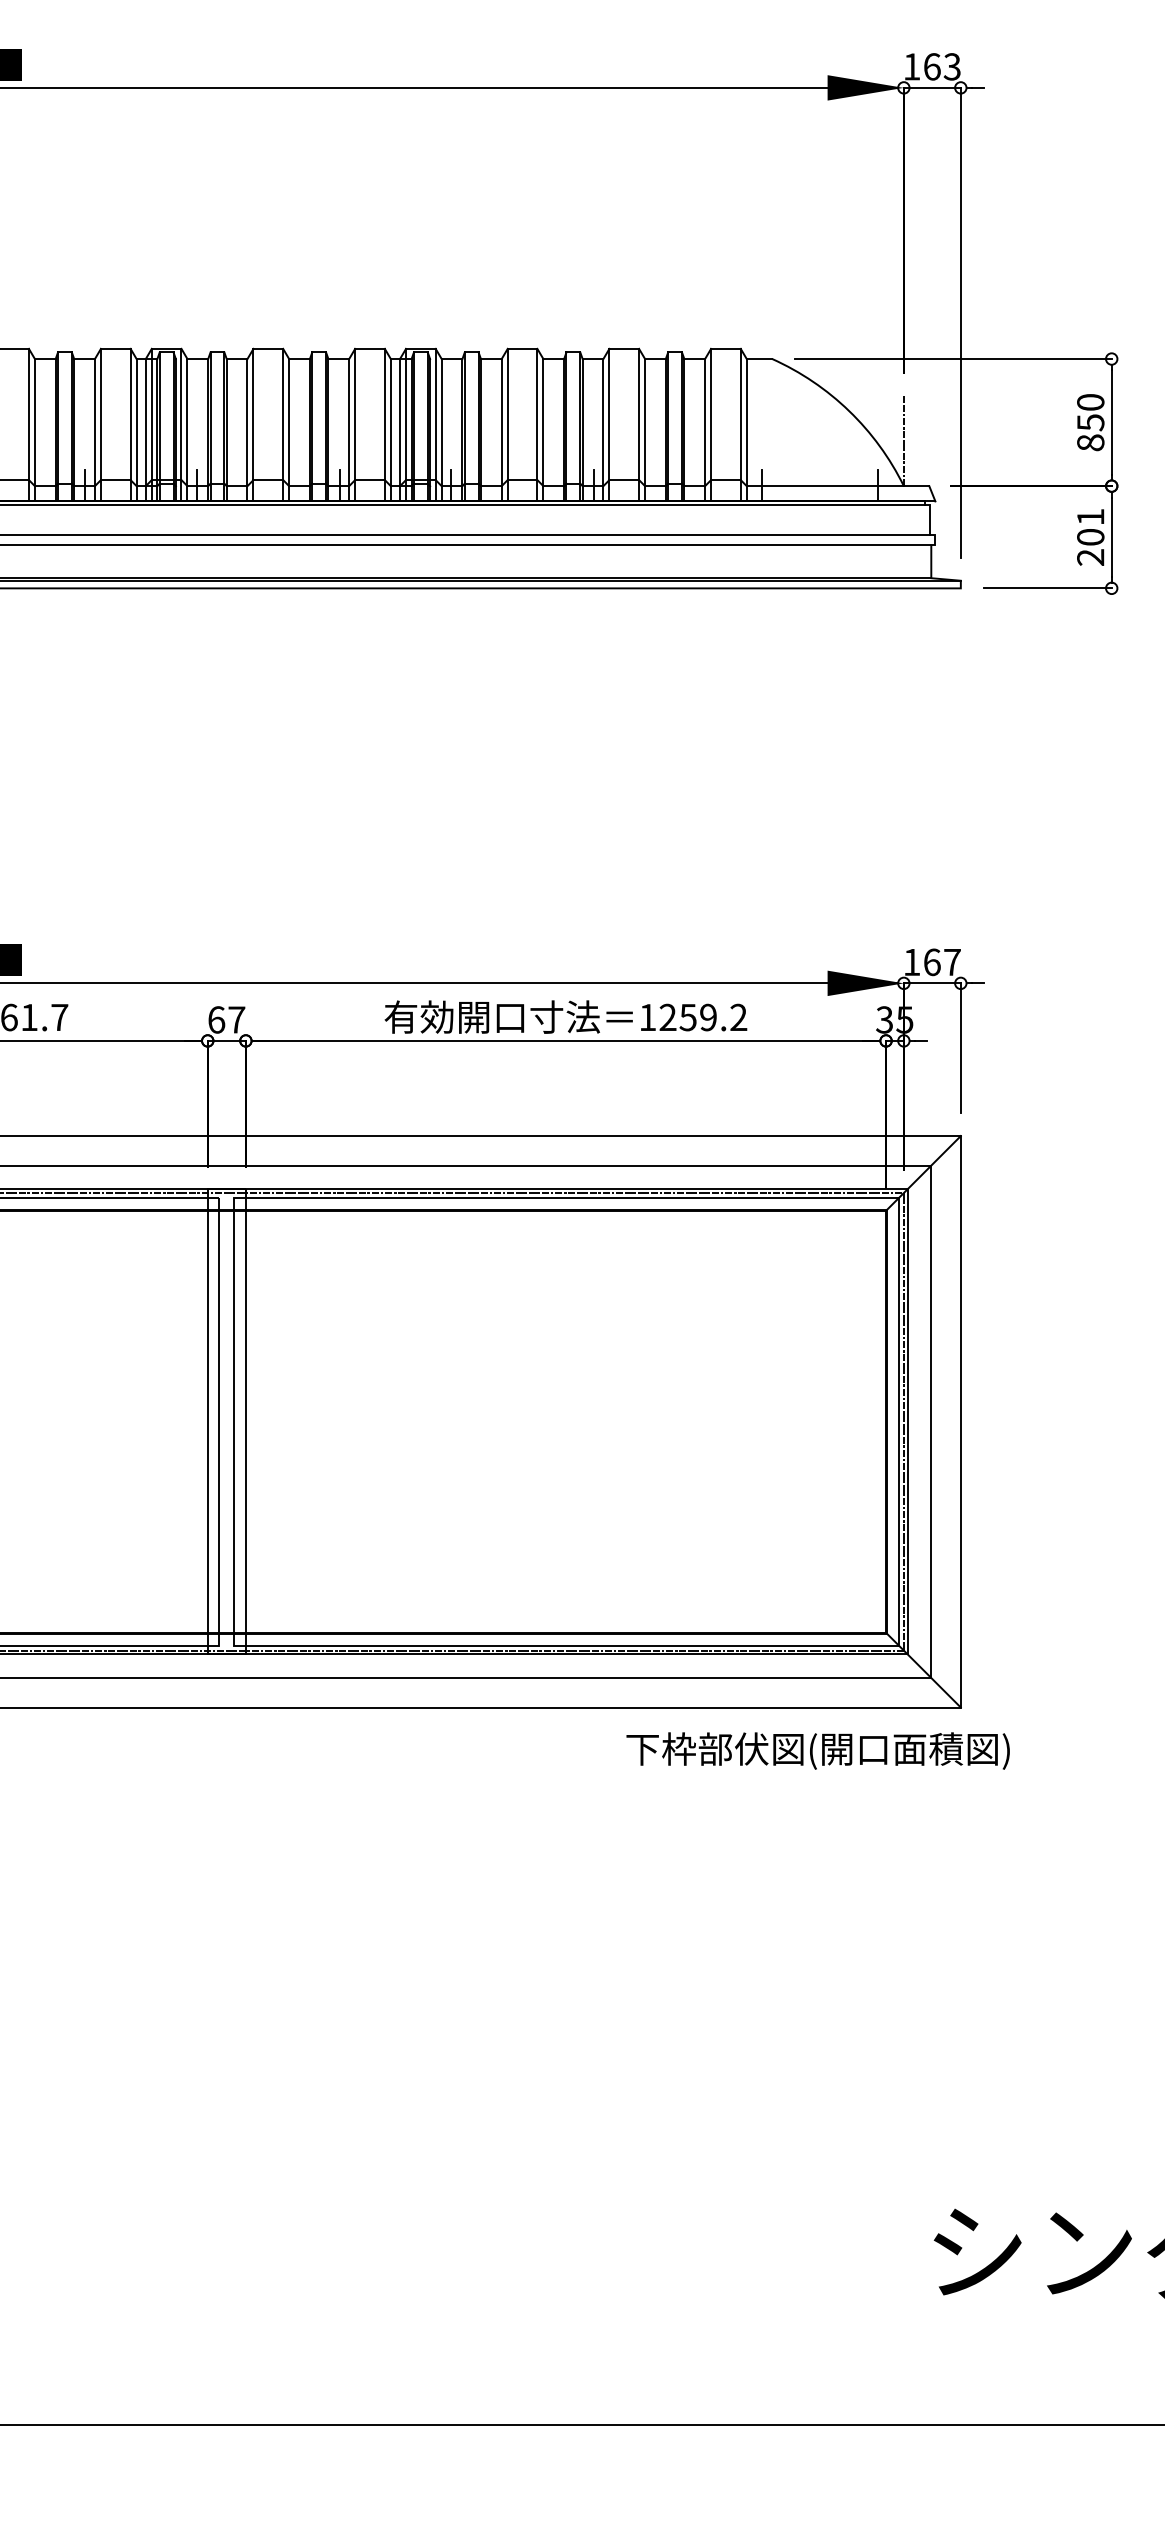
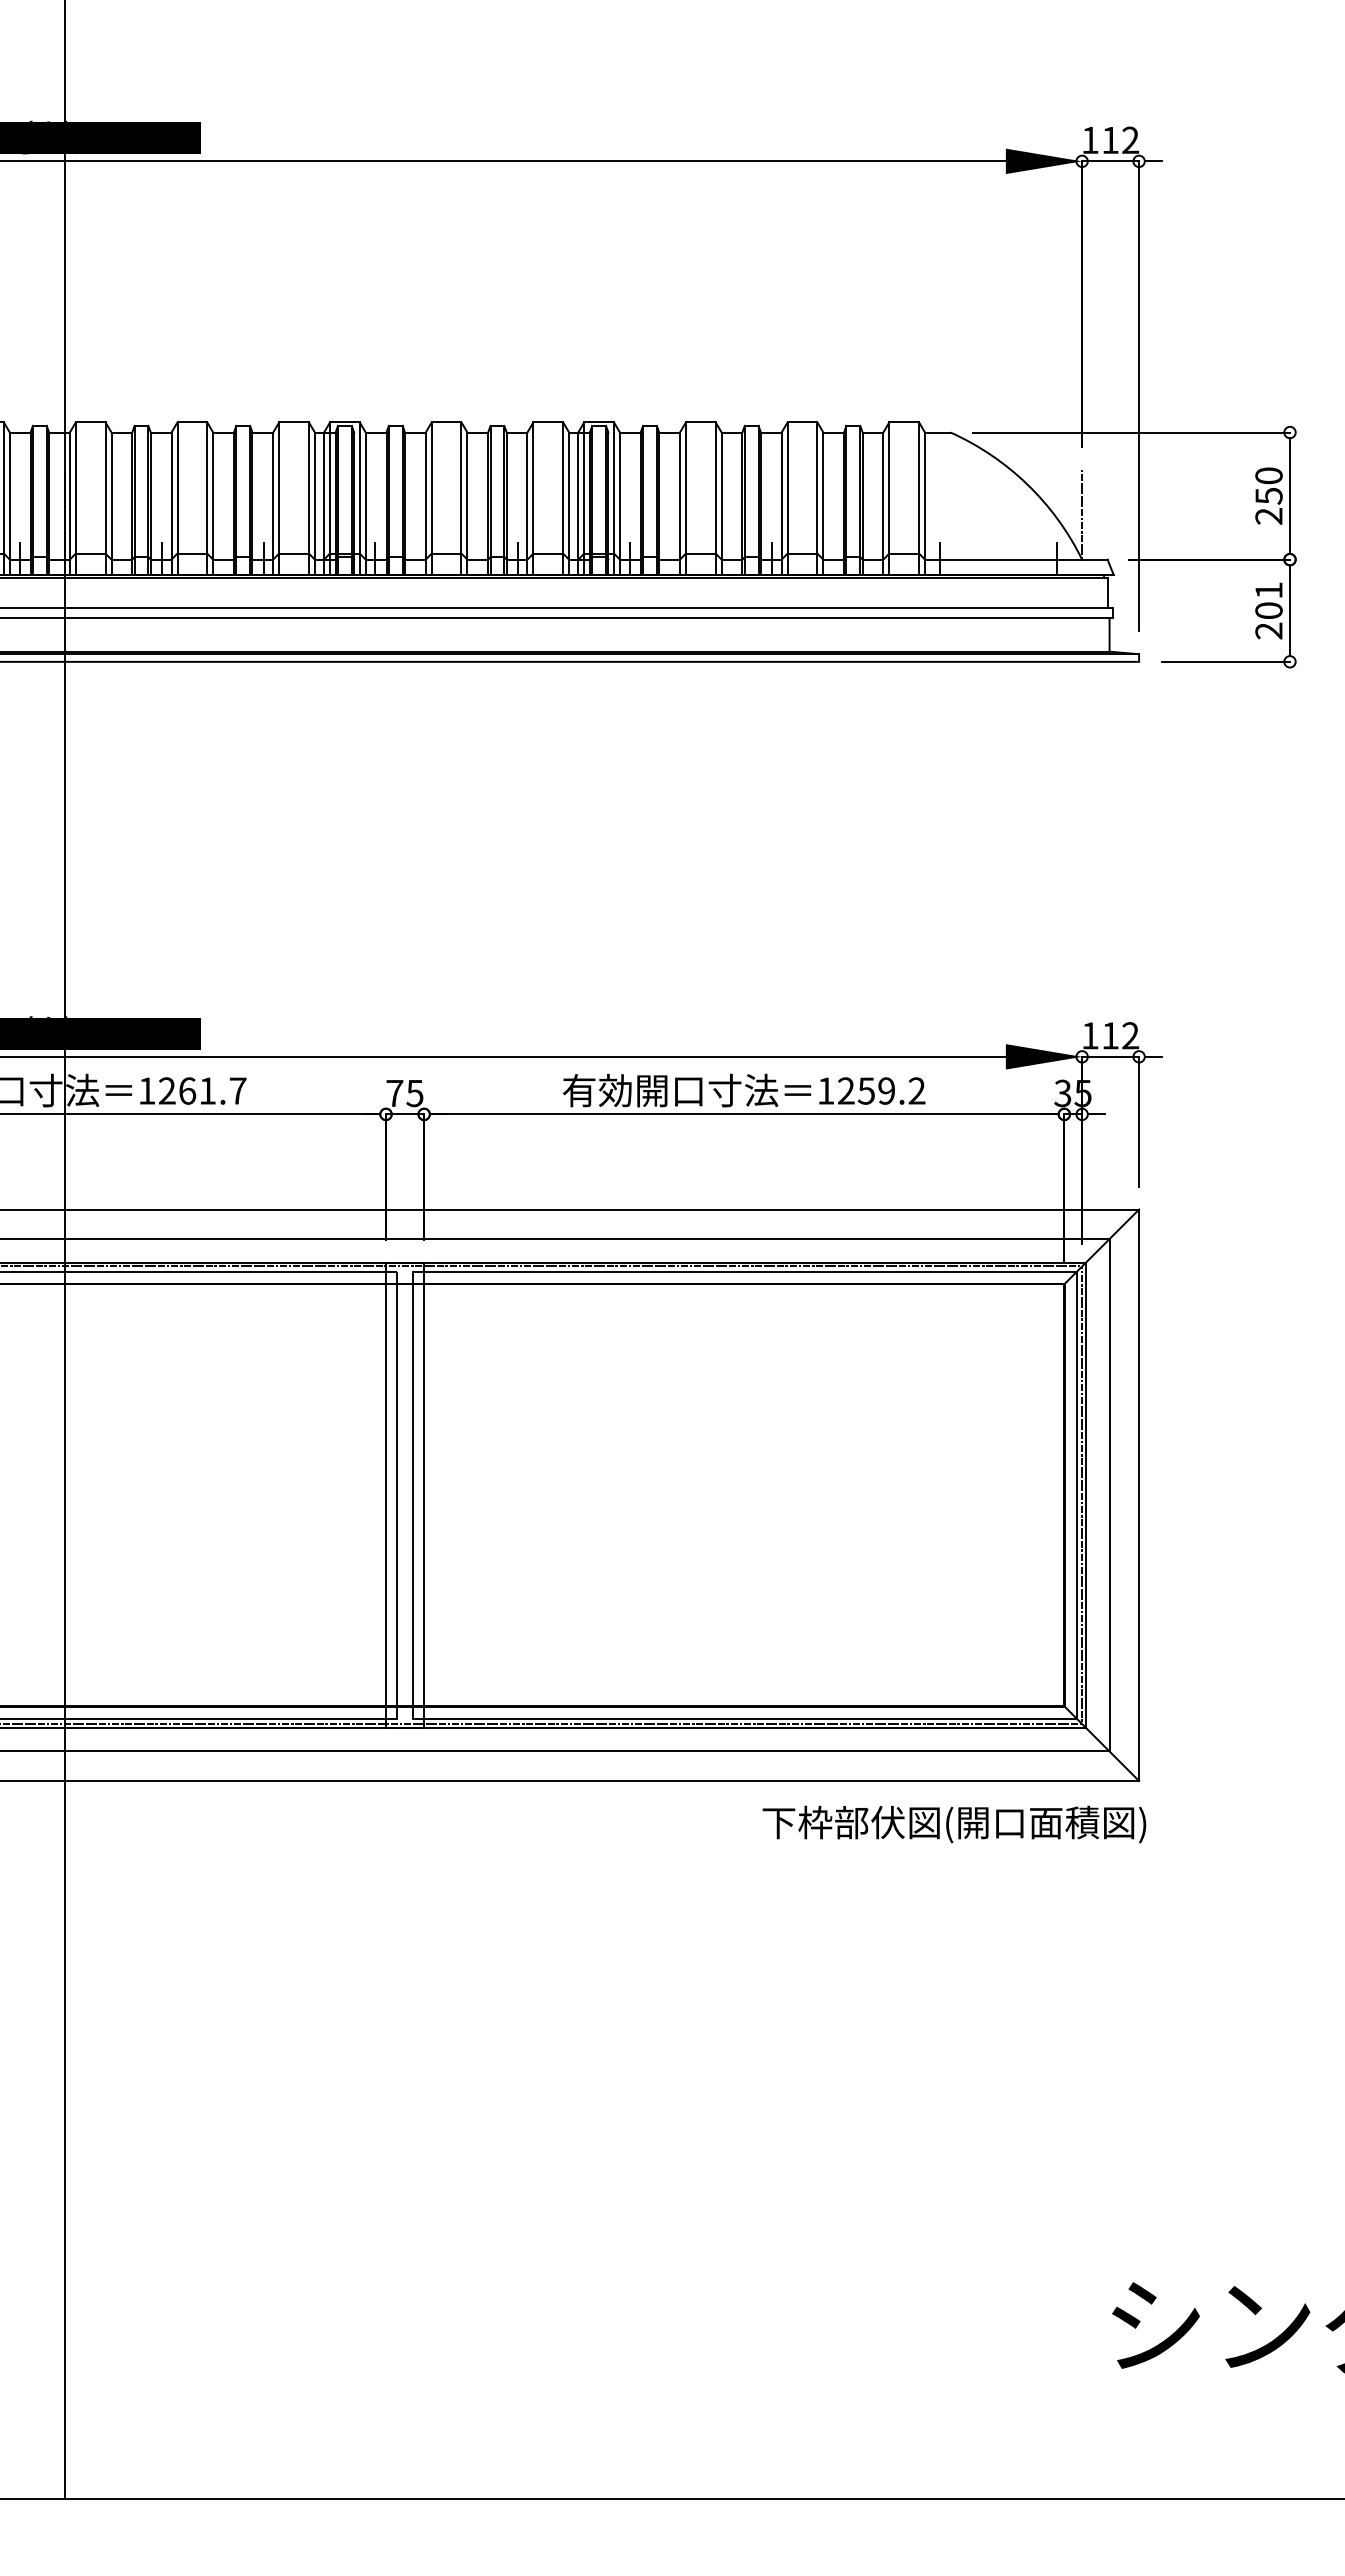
text: (942, 67) -> (1120, 140), 163 -> 112
text: (1090, 442) -> (1268, 515), 850 -> 250
text: (942, 962) -> (1120, 1035), 167 -> 112
text: (226, 1020) -> (404, 1093), 67 -> 75
text: (818, 1751) -> (954, 1824), moved

